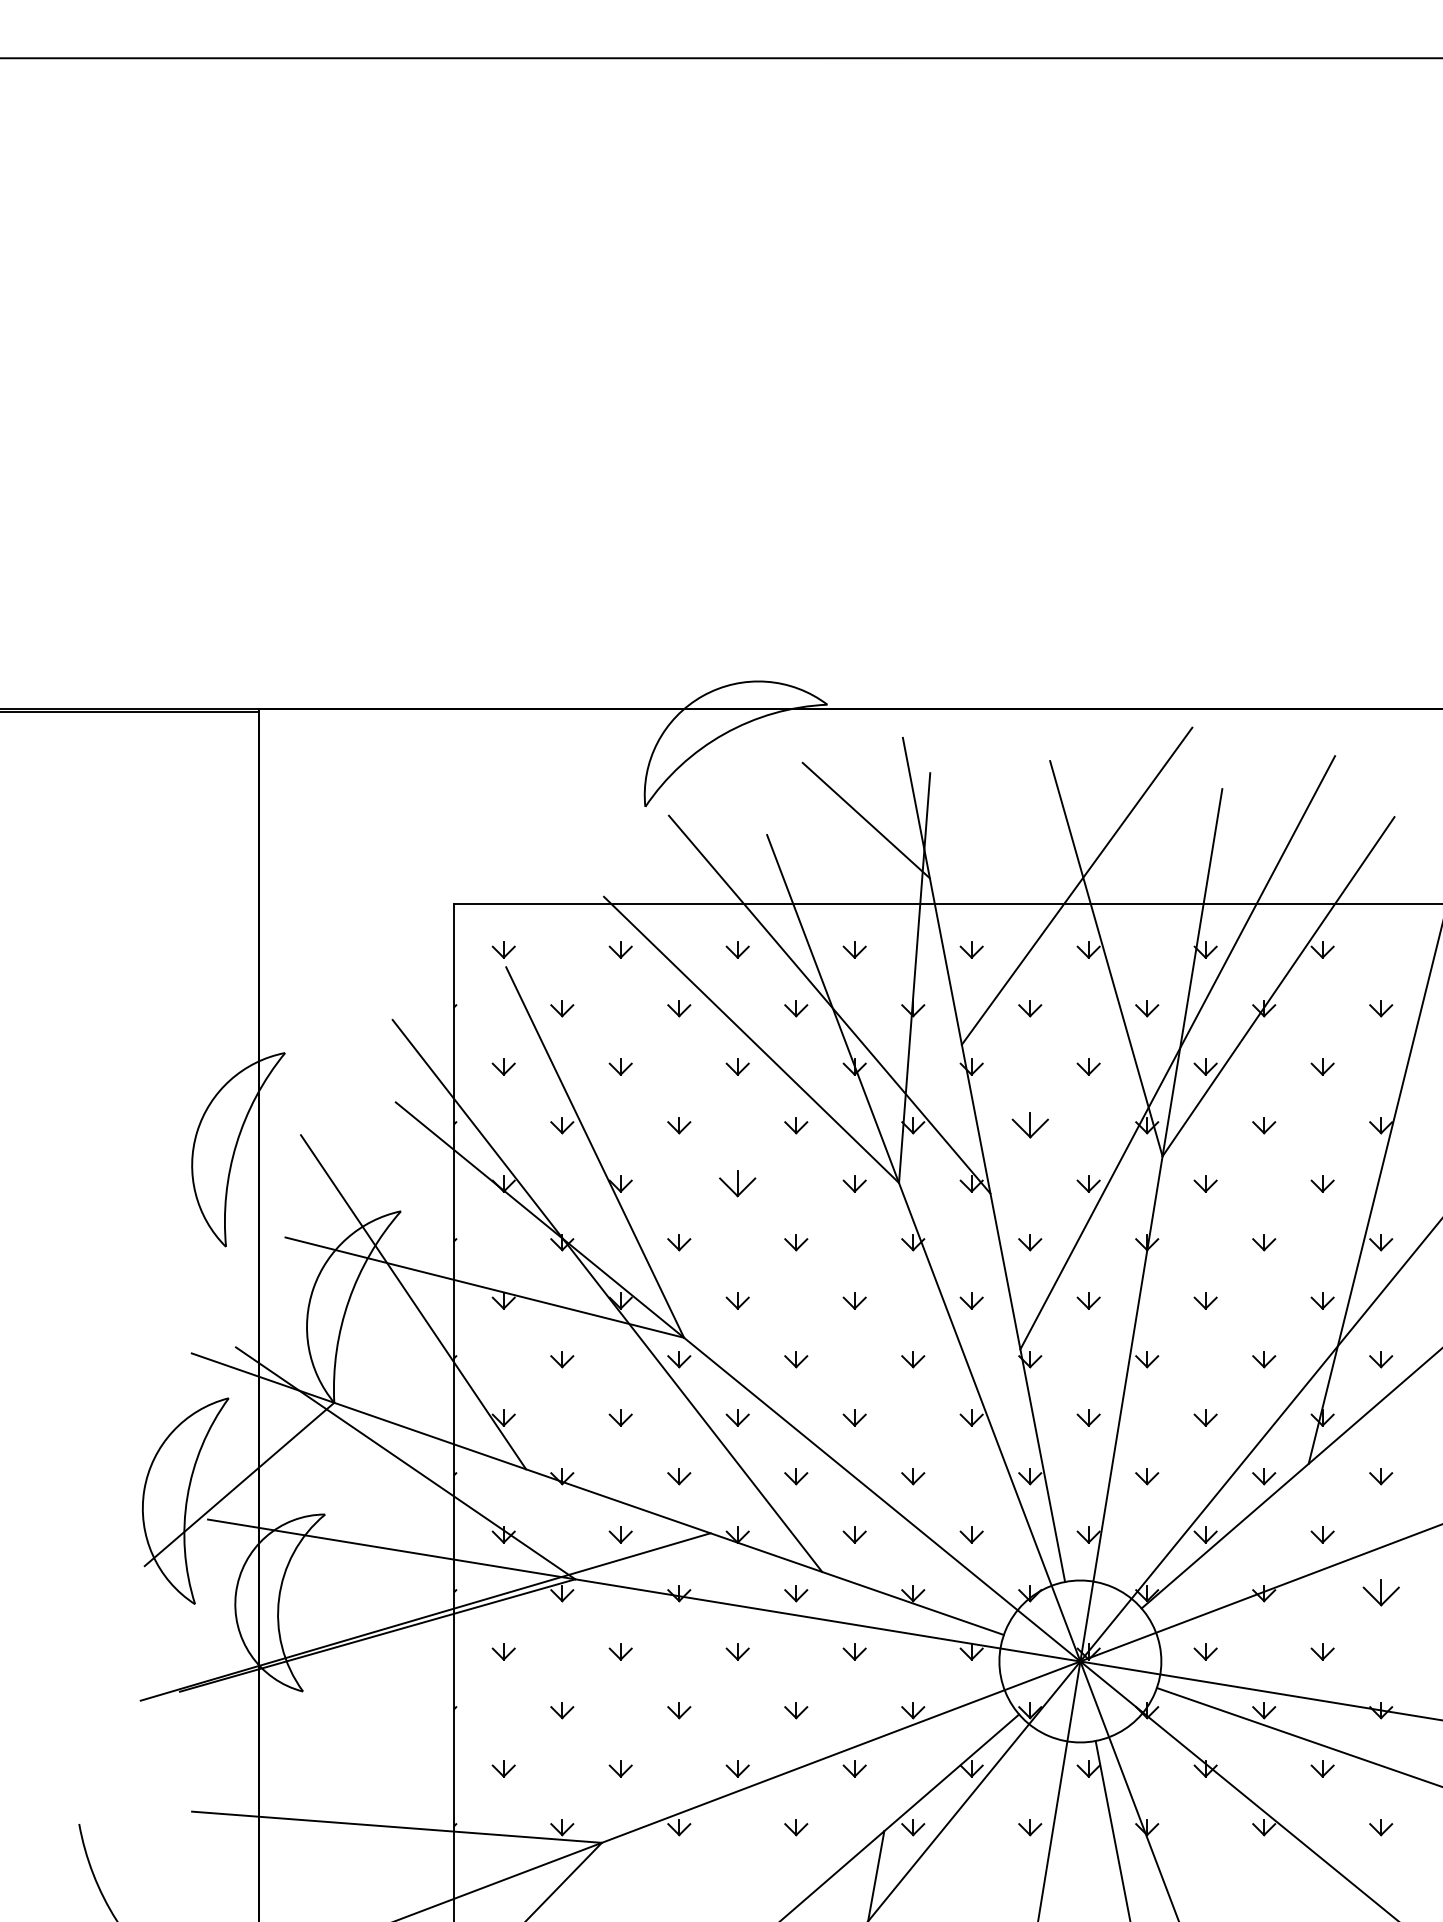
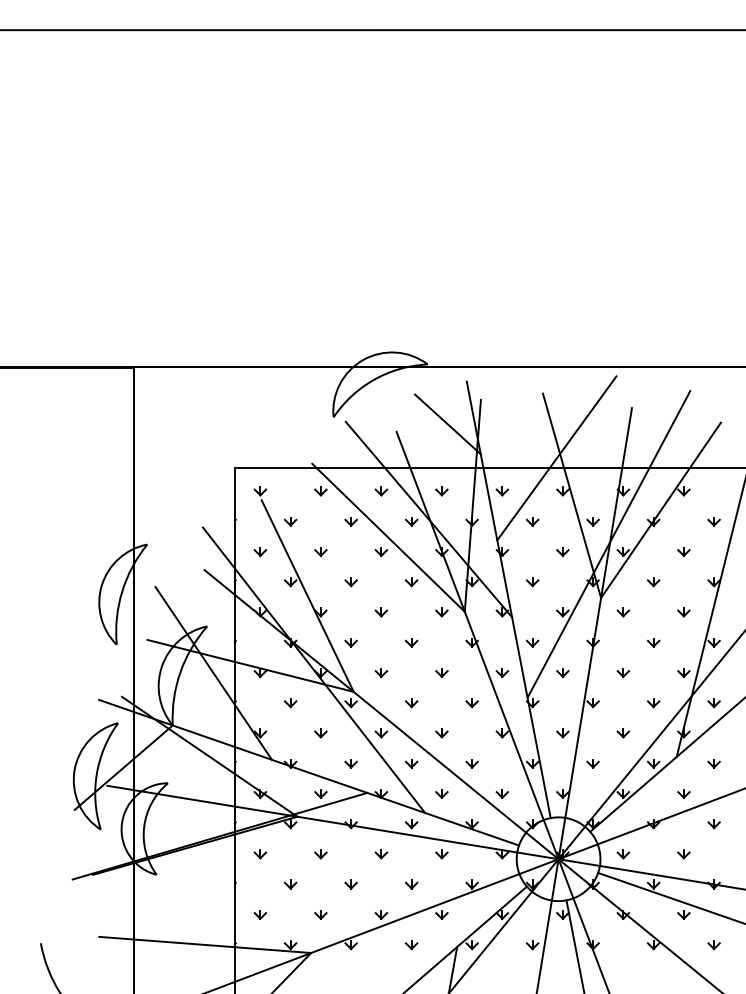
part: (1029, 1126) -> (532, 582), size x0.62
part: (737, 1184) -> (381, 612), size x0.62
part: (1379, 1594) -> (713, 824), size x0.62

